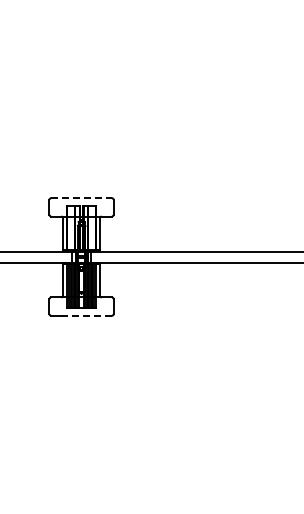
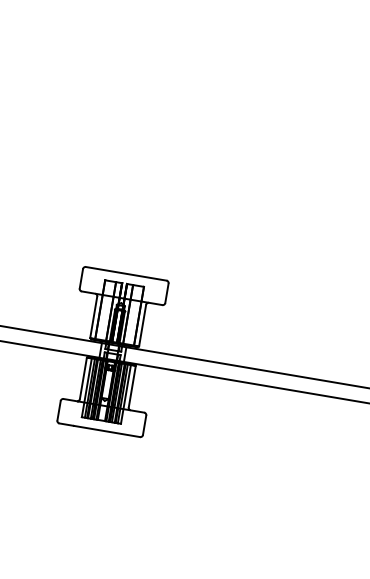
line: (82, 198) -> (127, 274), dashed -> solid
line: (87, 315) -> (107, 431), dashed -> solid

